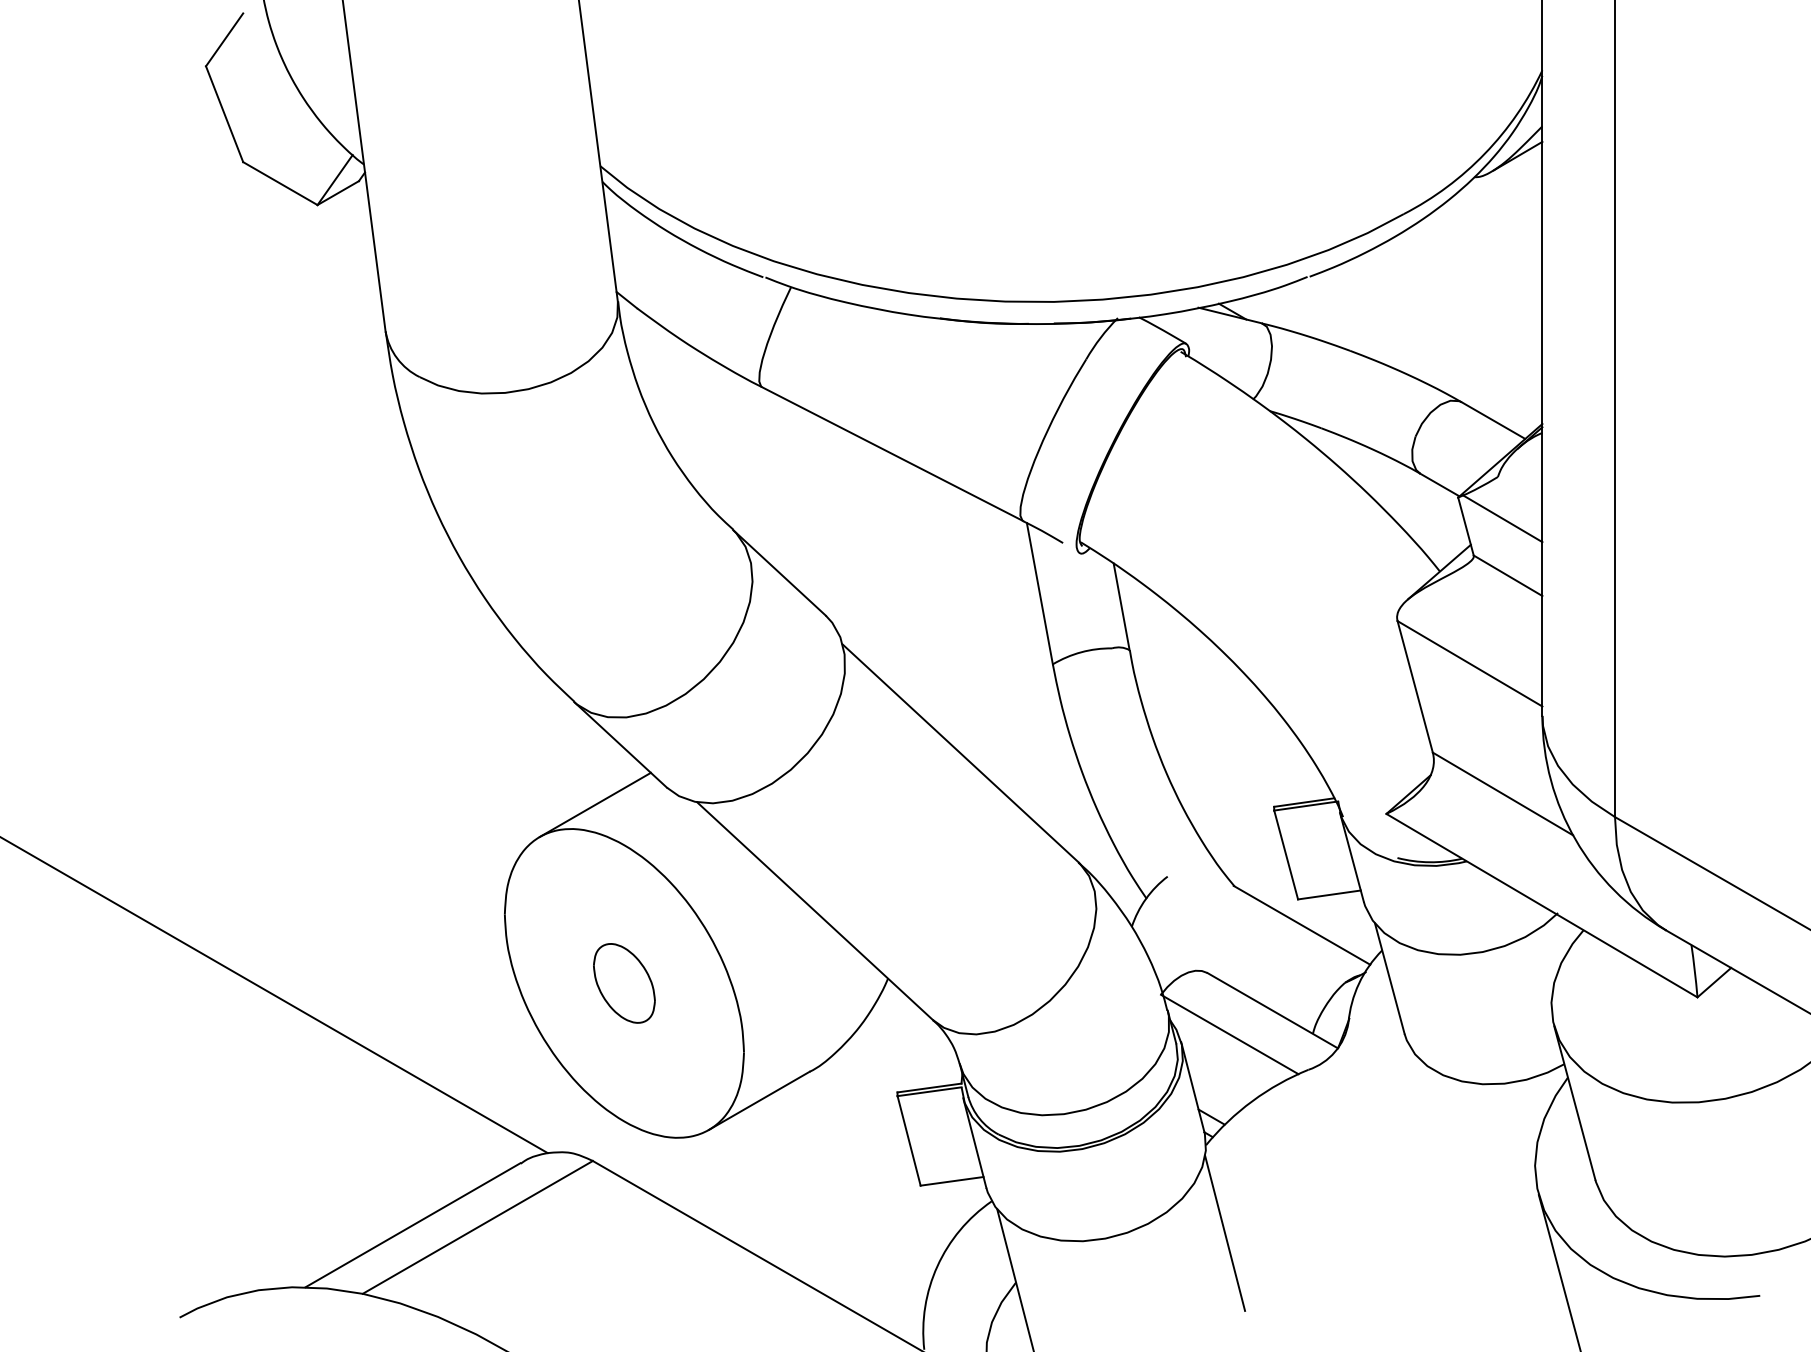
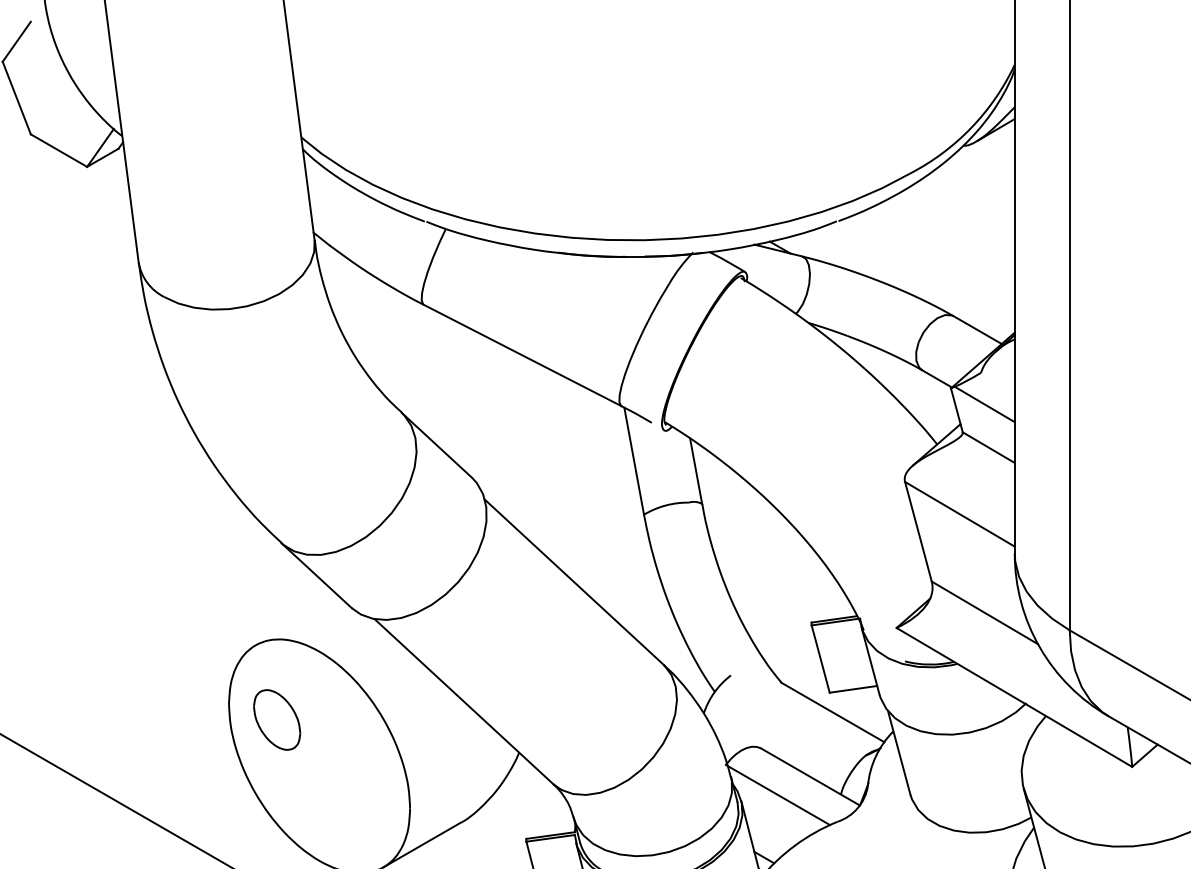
line: (594, 804) -> (296, 620), removed
part: (624, 983) -> (277, 720), moved

